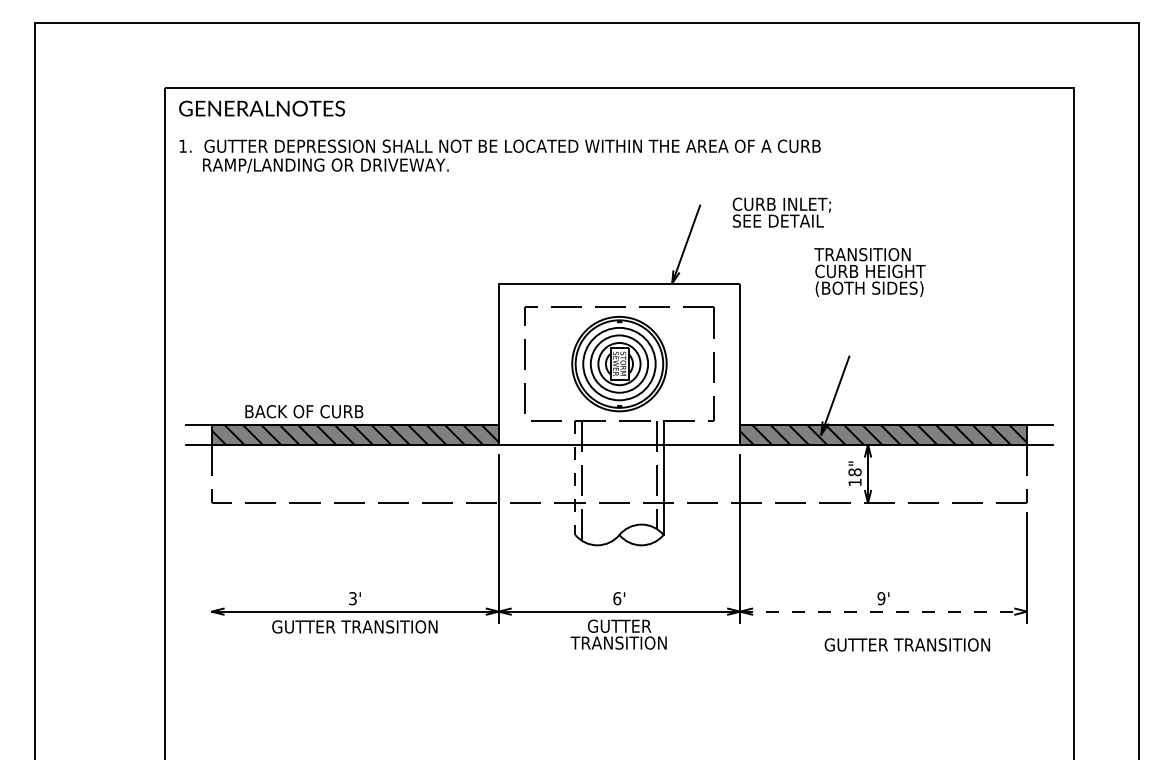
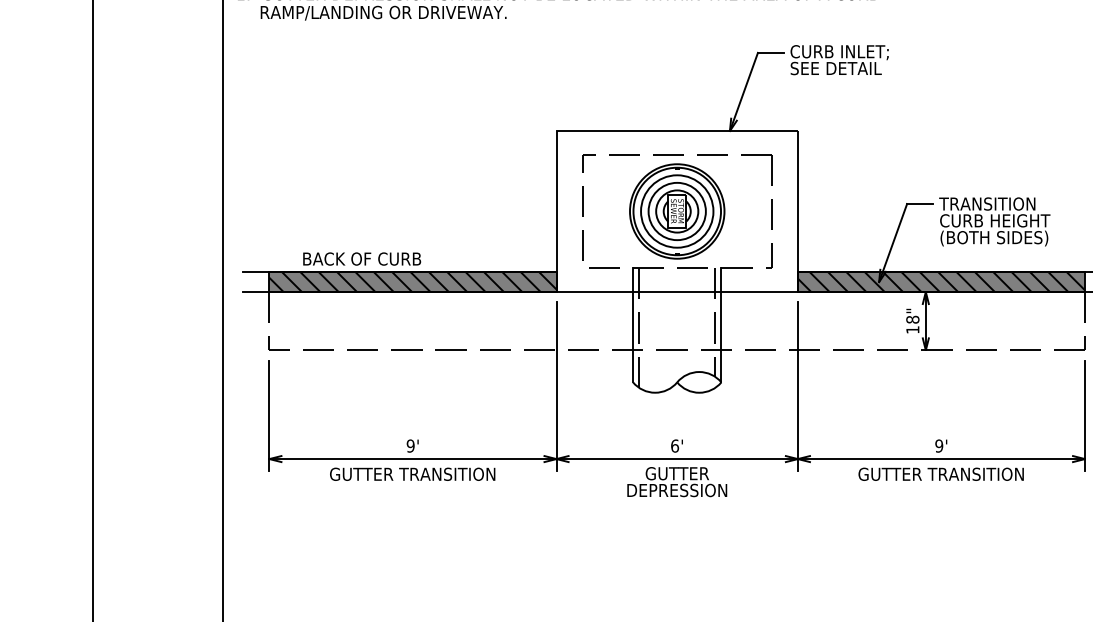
line: (713, 205) -> (771, 52), added
text: (869, 272) -> (994, 221), moved
line: (862, 356) -> (920, 203), added
line: (575, 478) -> (633, 325), dashed -> solid
line: (211, 568) -> (269, 415), added
text: (352, 598) -> (410, 445), 3' -> 9'
line: (883, 611) -> (941, 458), dashed -> solid
text: (619, 642) -> (677, 489), TRANSITION -> DEPRESSION
text: (906, 644) -> (940, 473), moved

